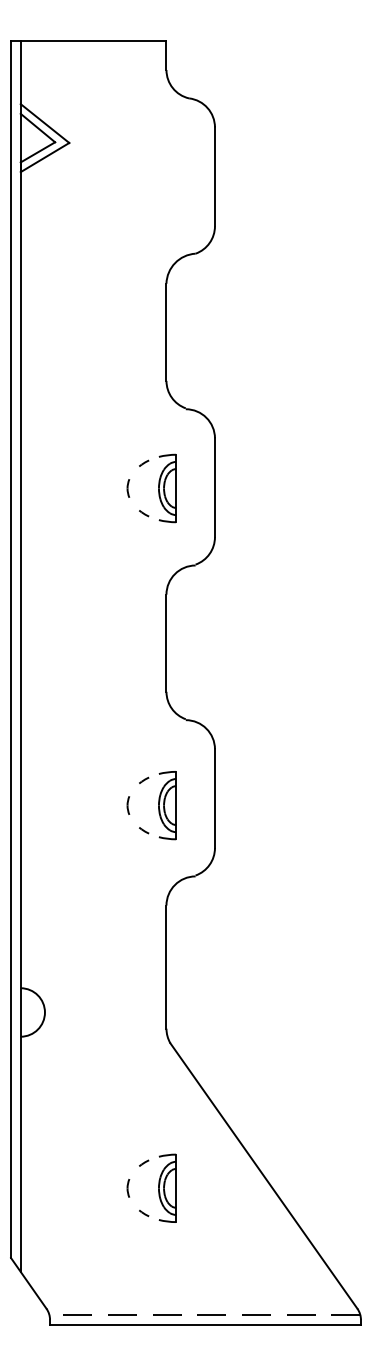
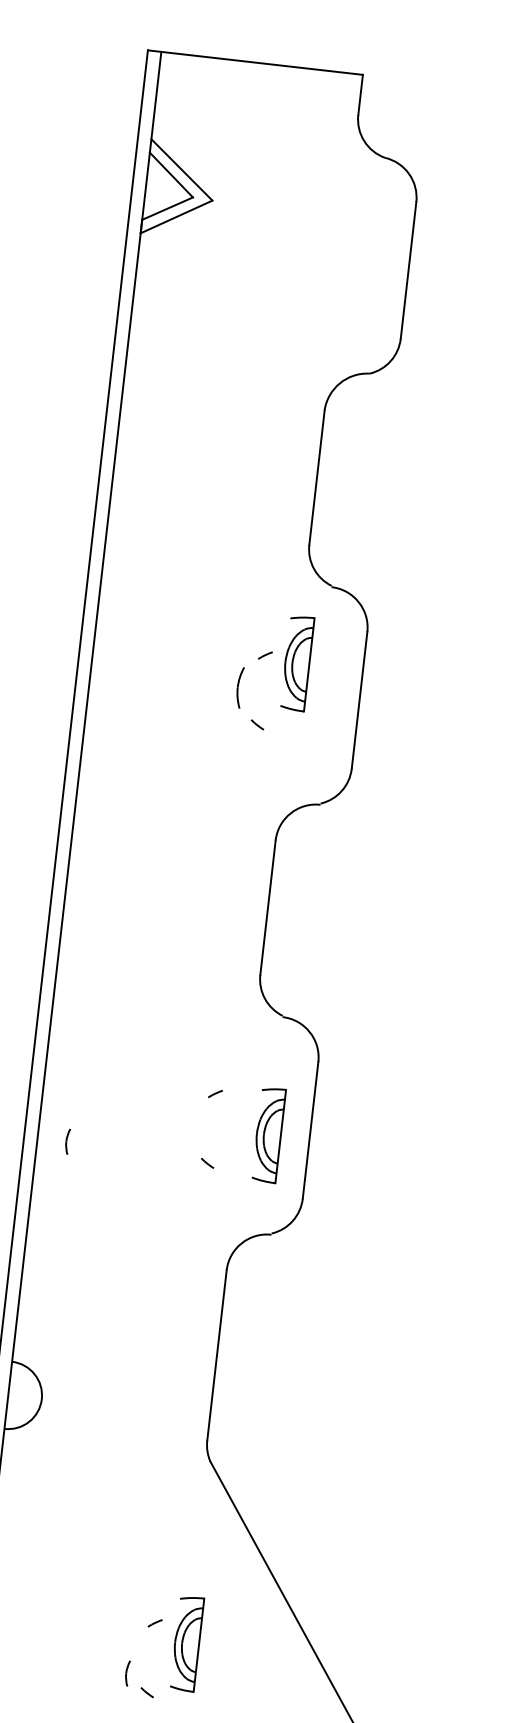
part: (128, 488) -> (239, 687), size x1.6
part: (167, 488) -> (297, 663), moved
part: (128, 805) -> (67, 1141), moved
part: (167, 805) -> (268, 1135), moved
part: (167, 1187) -> (187, 1642), moved
part: (128, 1188) -> (127, 1673), moved

